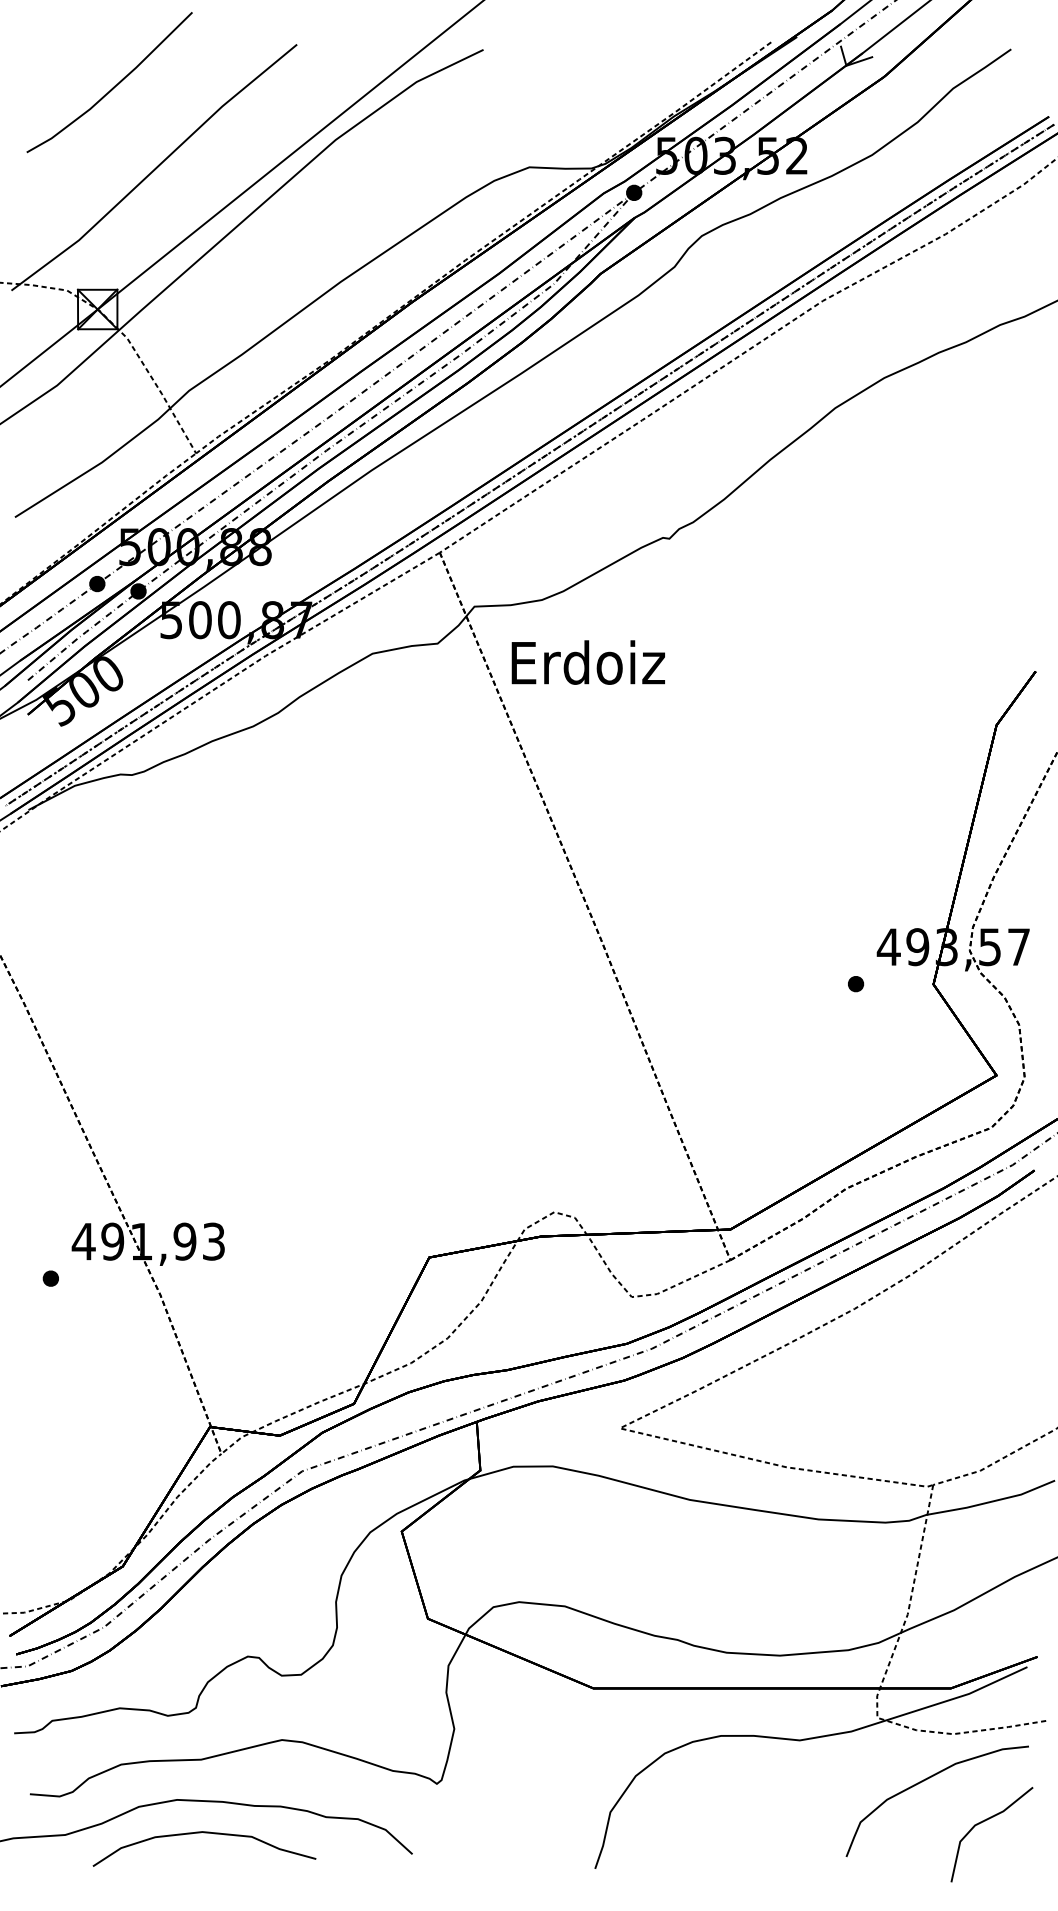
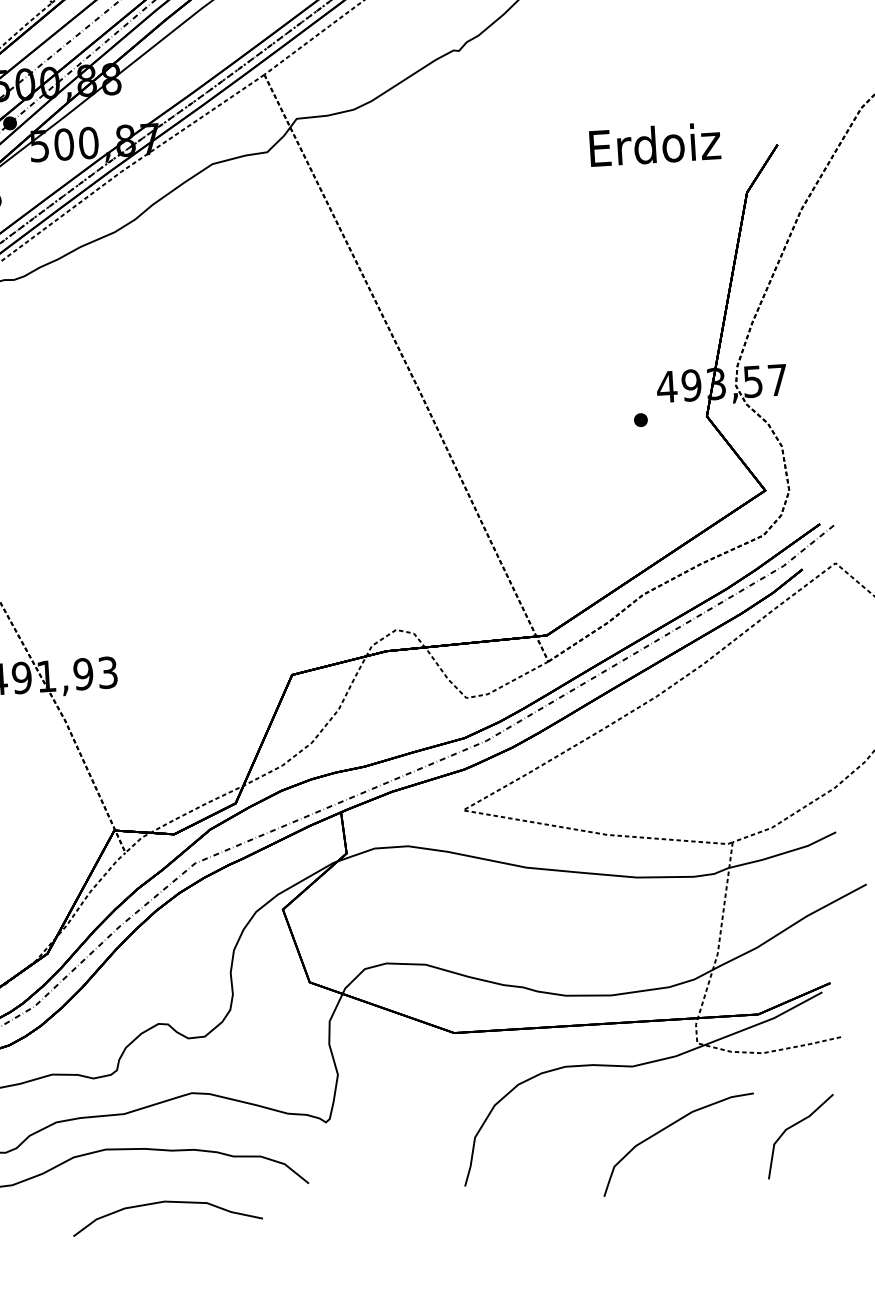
text: (587, 662) -> (654, 144), moved
curve: (926, 1780) -> (668, 1127), moved
curve: (204, 1833) -> (166, 1202), moved

